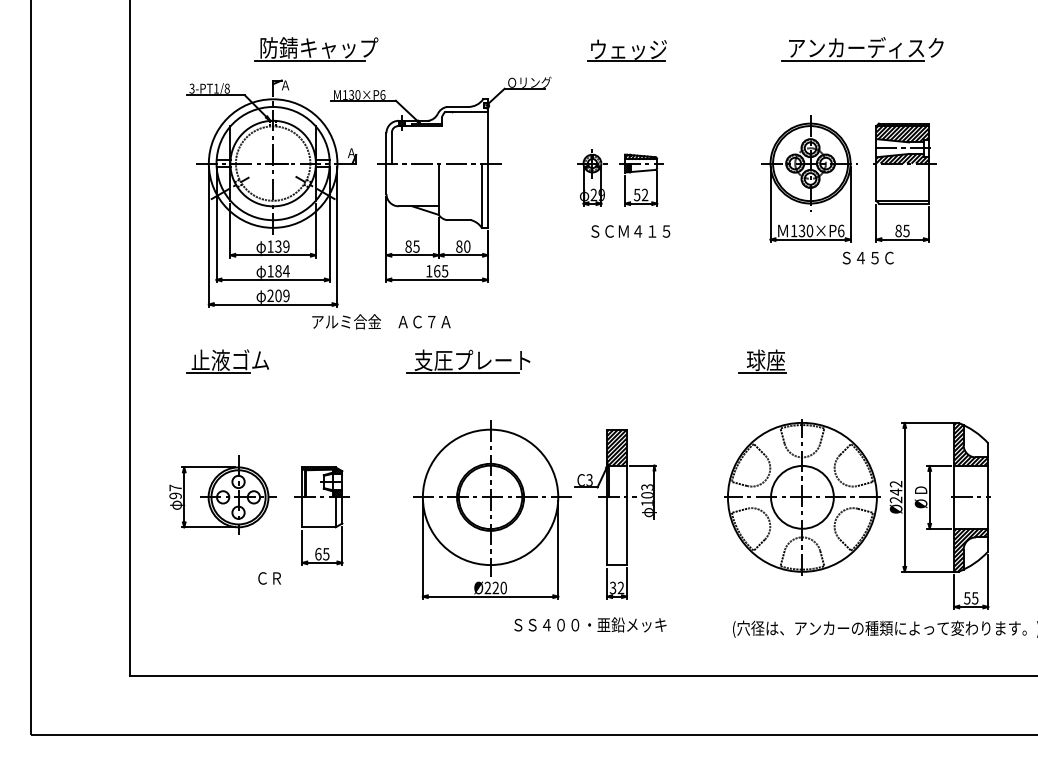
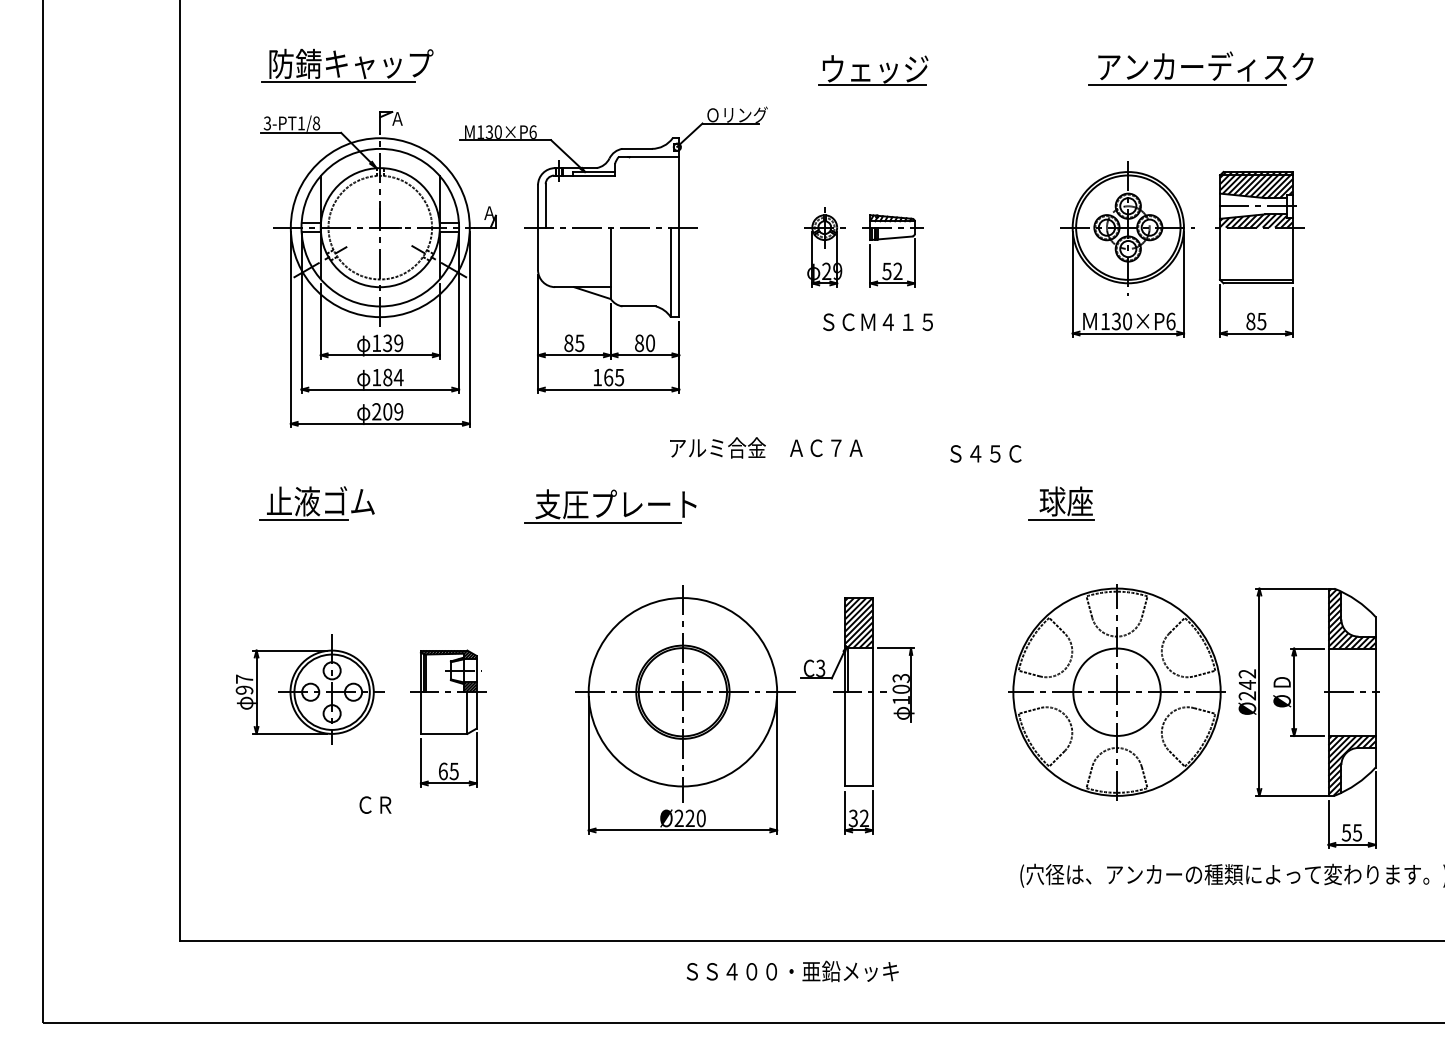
part: (316, 49) -> (347, 66), moved
text: (867, 257) -> (984, 453), moved
text: (381, 321) -> (766, 447), moved
part: (468, 361) -> (610, 505), moved
text: (590, 624) -> (792, 970), moved

